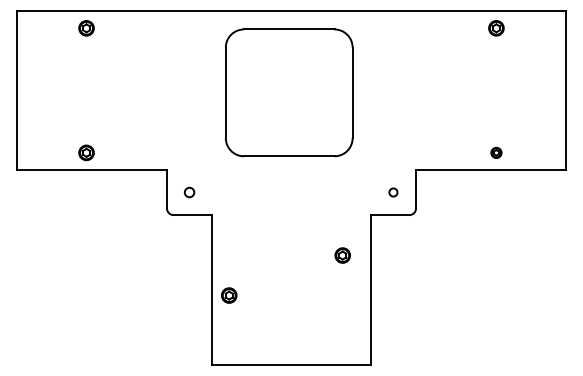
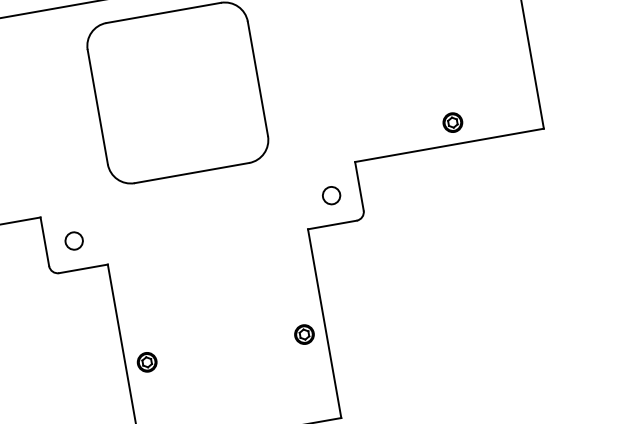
part: (496, 152) -> (452, 122), size x1.43
circle: (189, 192) -> (74, 241), size x1.43
circle: (393, 192) -> (331, 195), size x1.67
part: (342, 255) -> (304, 334), moved

